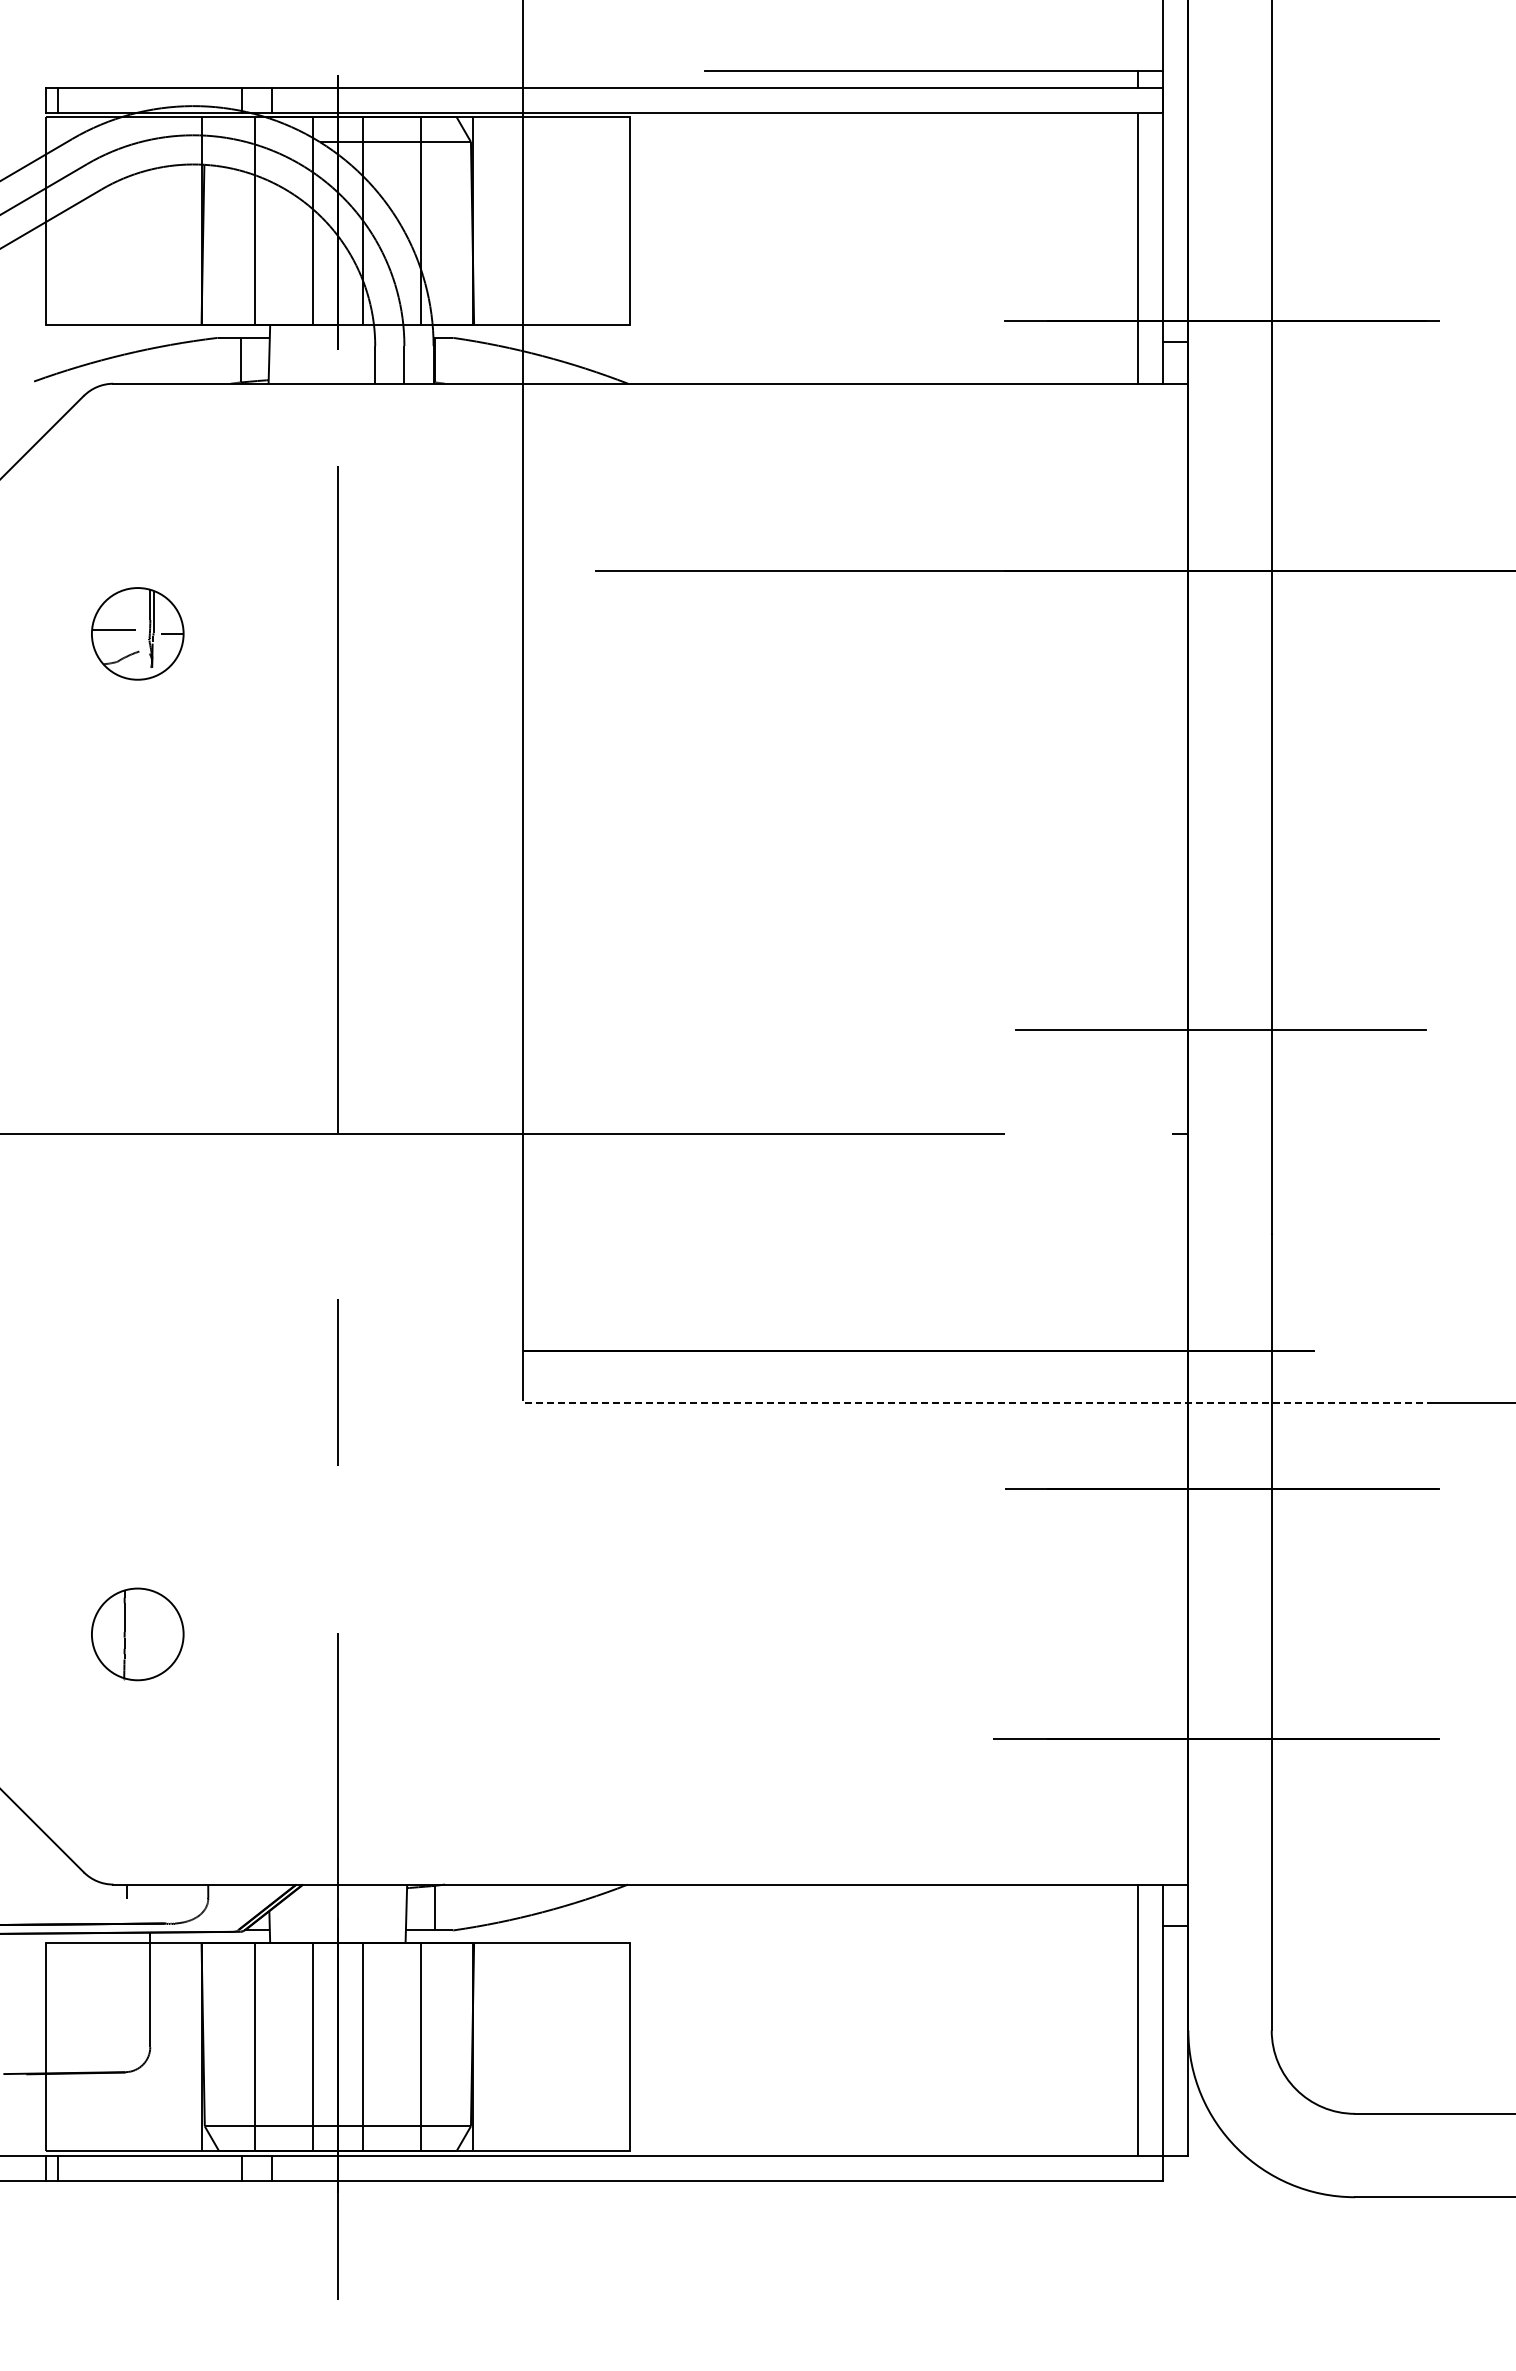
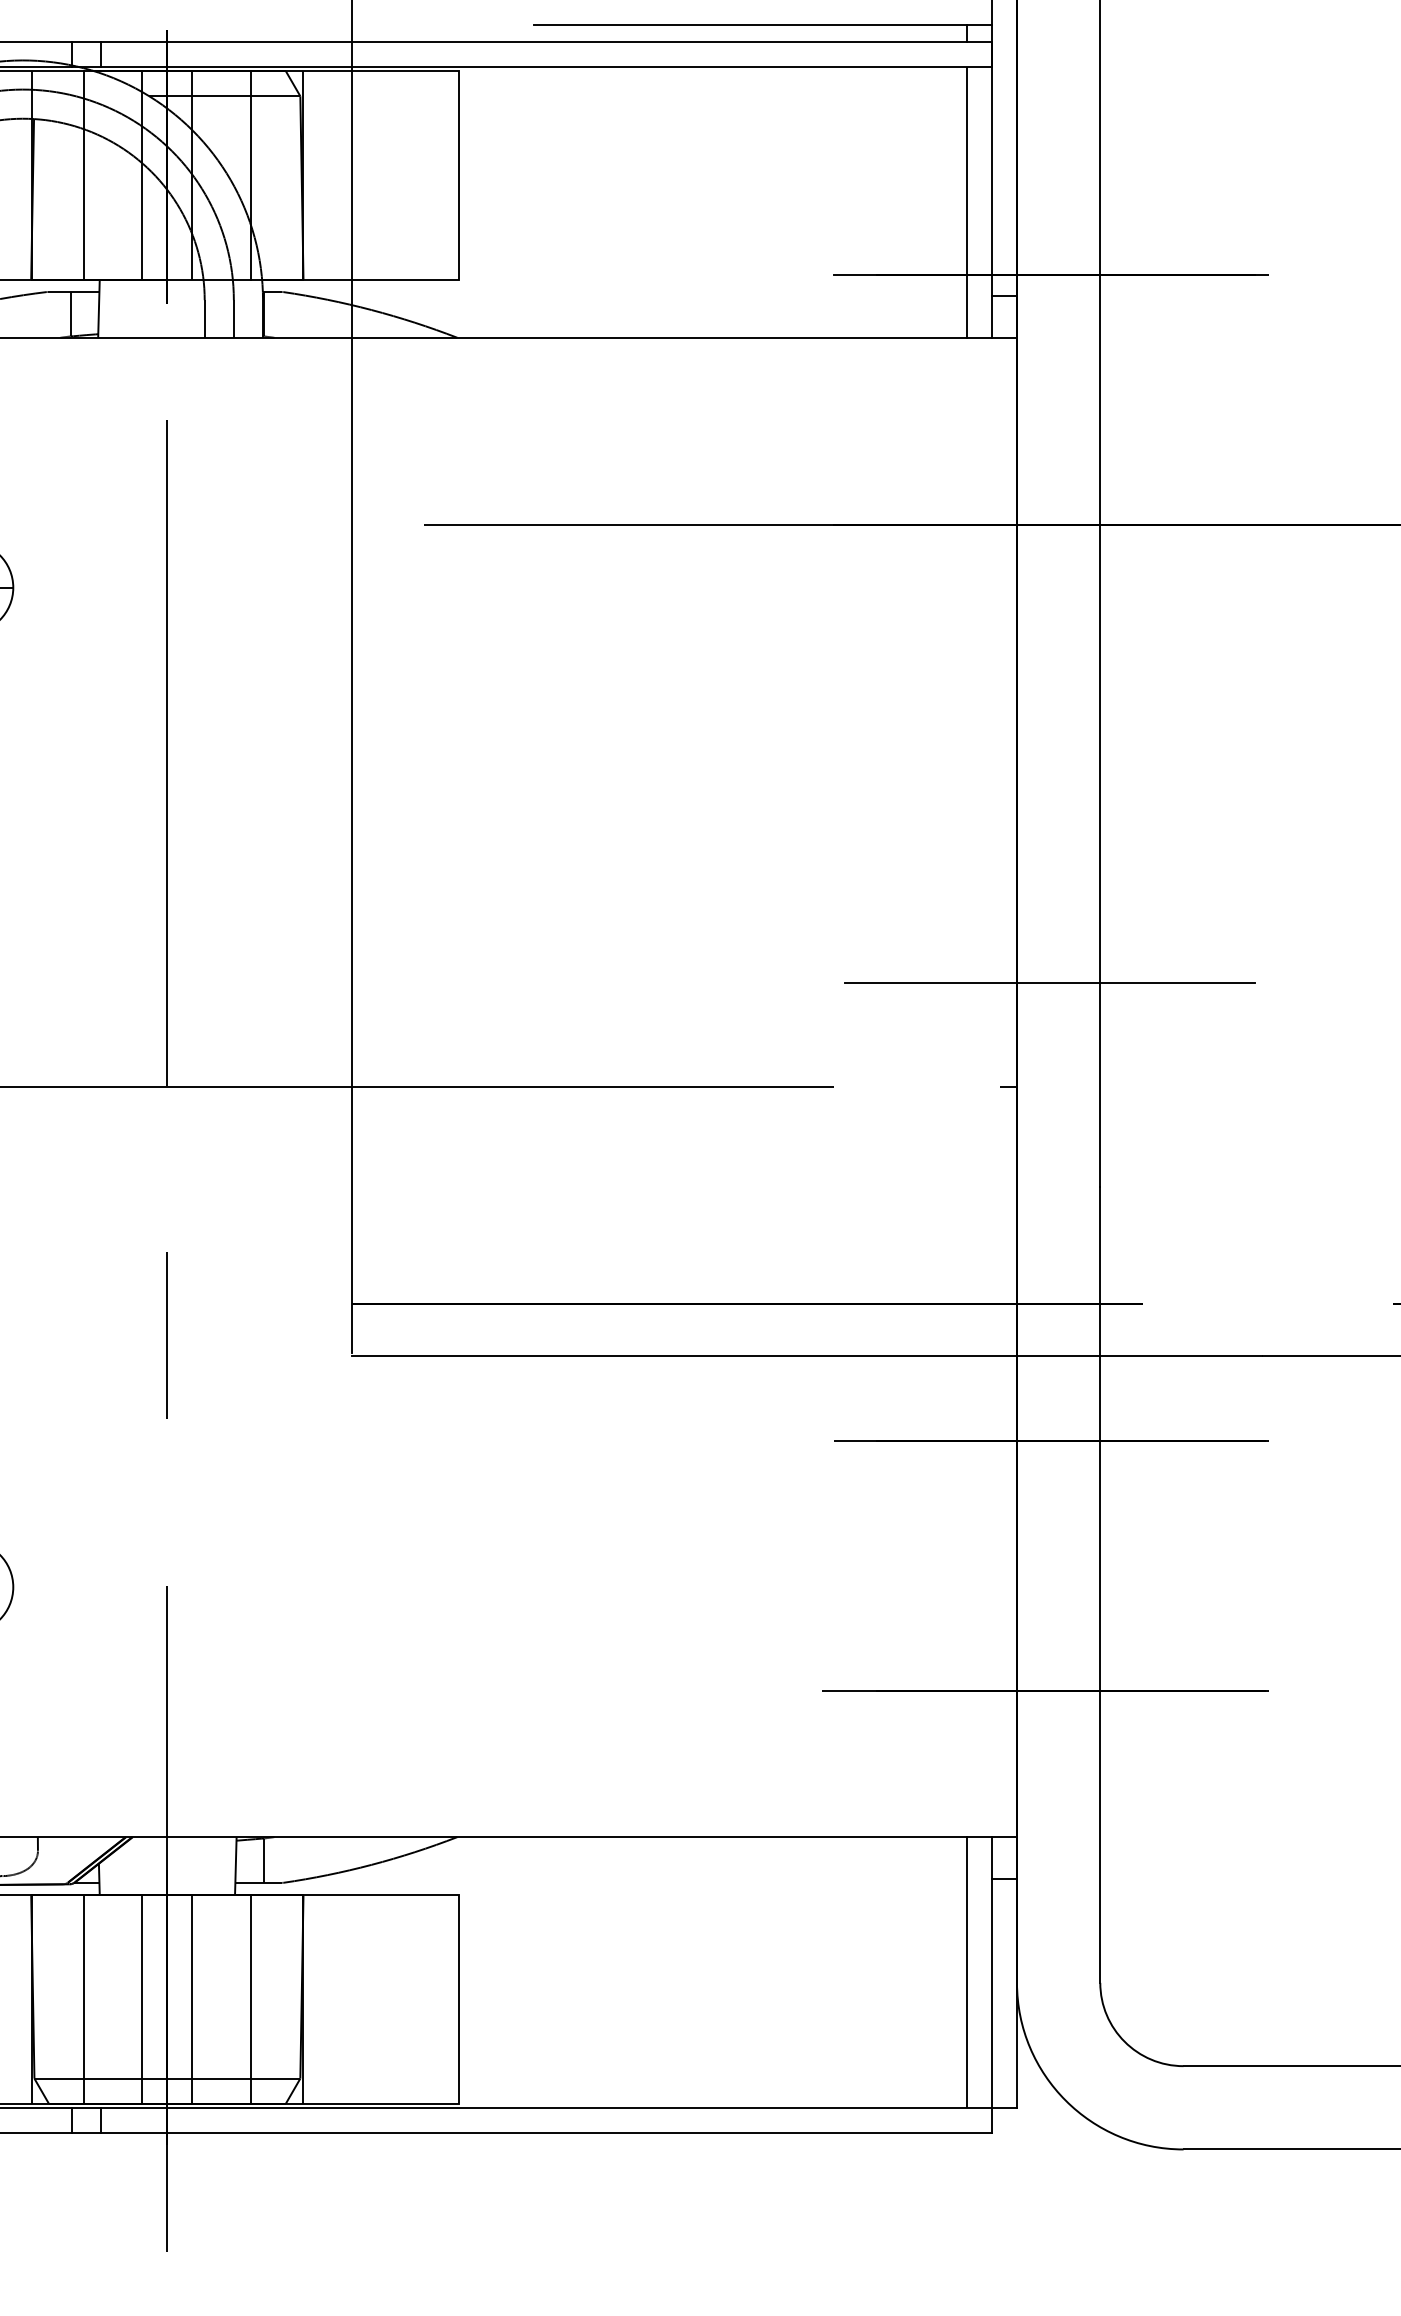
line: (978, 1402) -> (807, 1355), dashed -> solid

